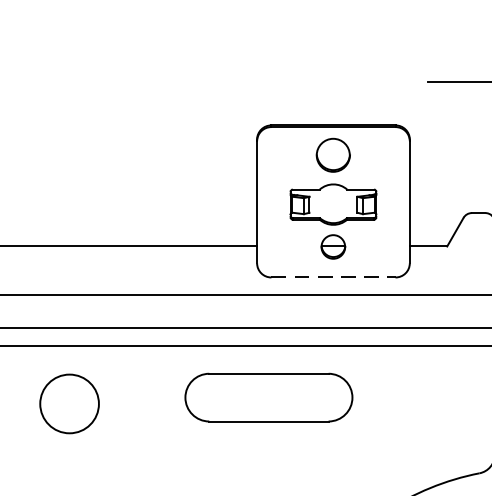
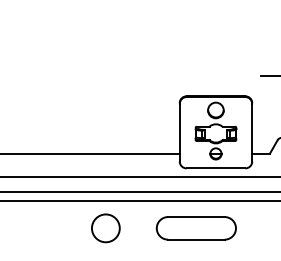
line: (334, 277) -> (216, 168), dashed -> solid
part: (267, 397) -> (195, 228), moved
circle: (68, 404) -> (105, 228), moved

